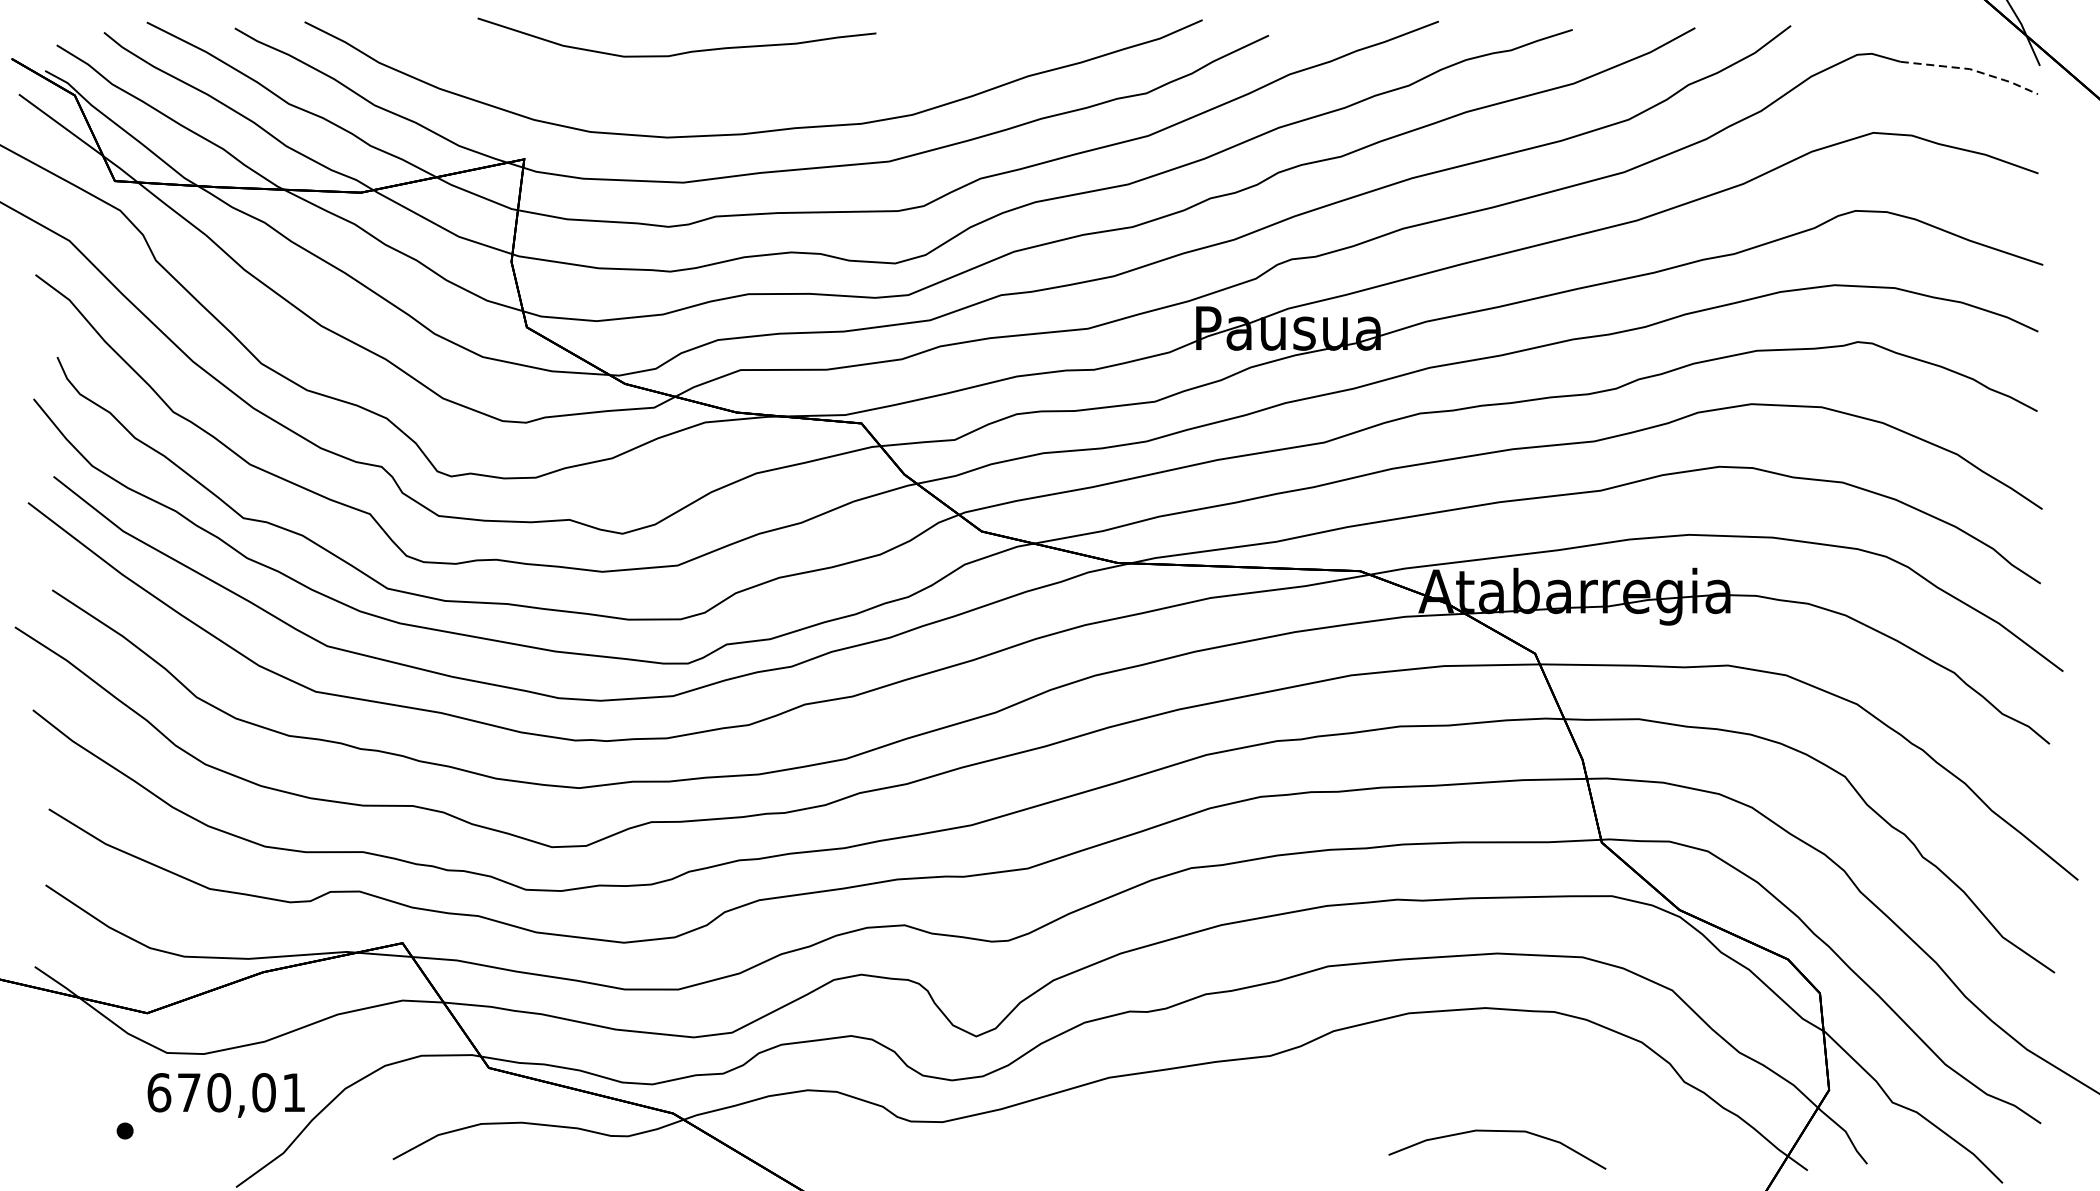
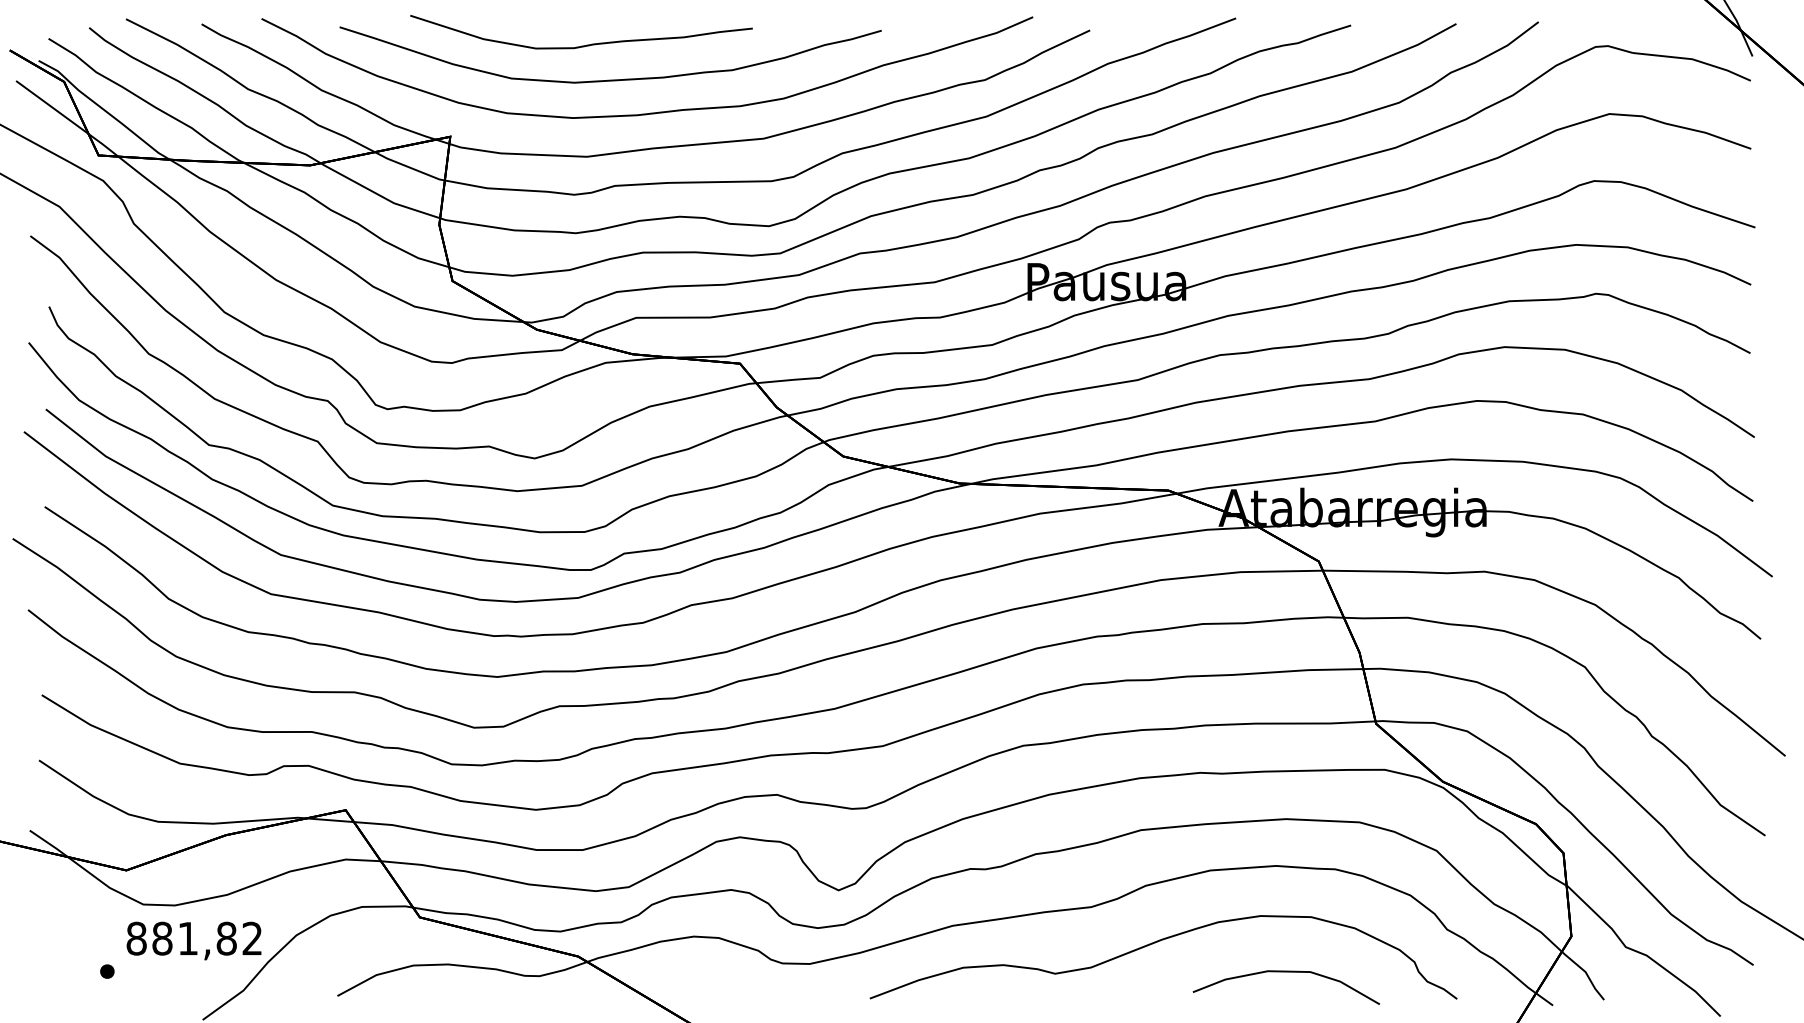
line: (1972, 69) -> (1694, 59), dashed -> solid
curve: (710, 92) -> (610, 79), added
text: (225, 1092) -> (193, 938), 670,01 -> 881,82
curve: (1345, 1098) -> (1155, 943), added

